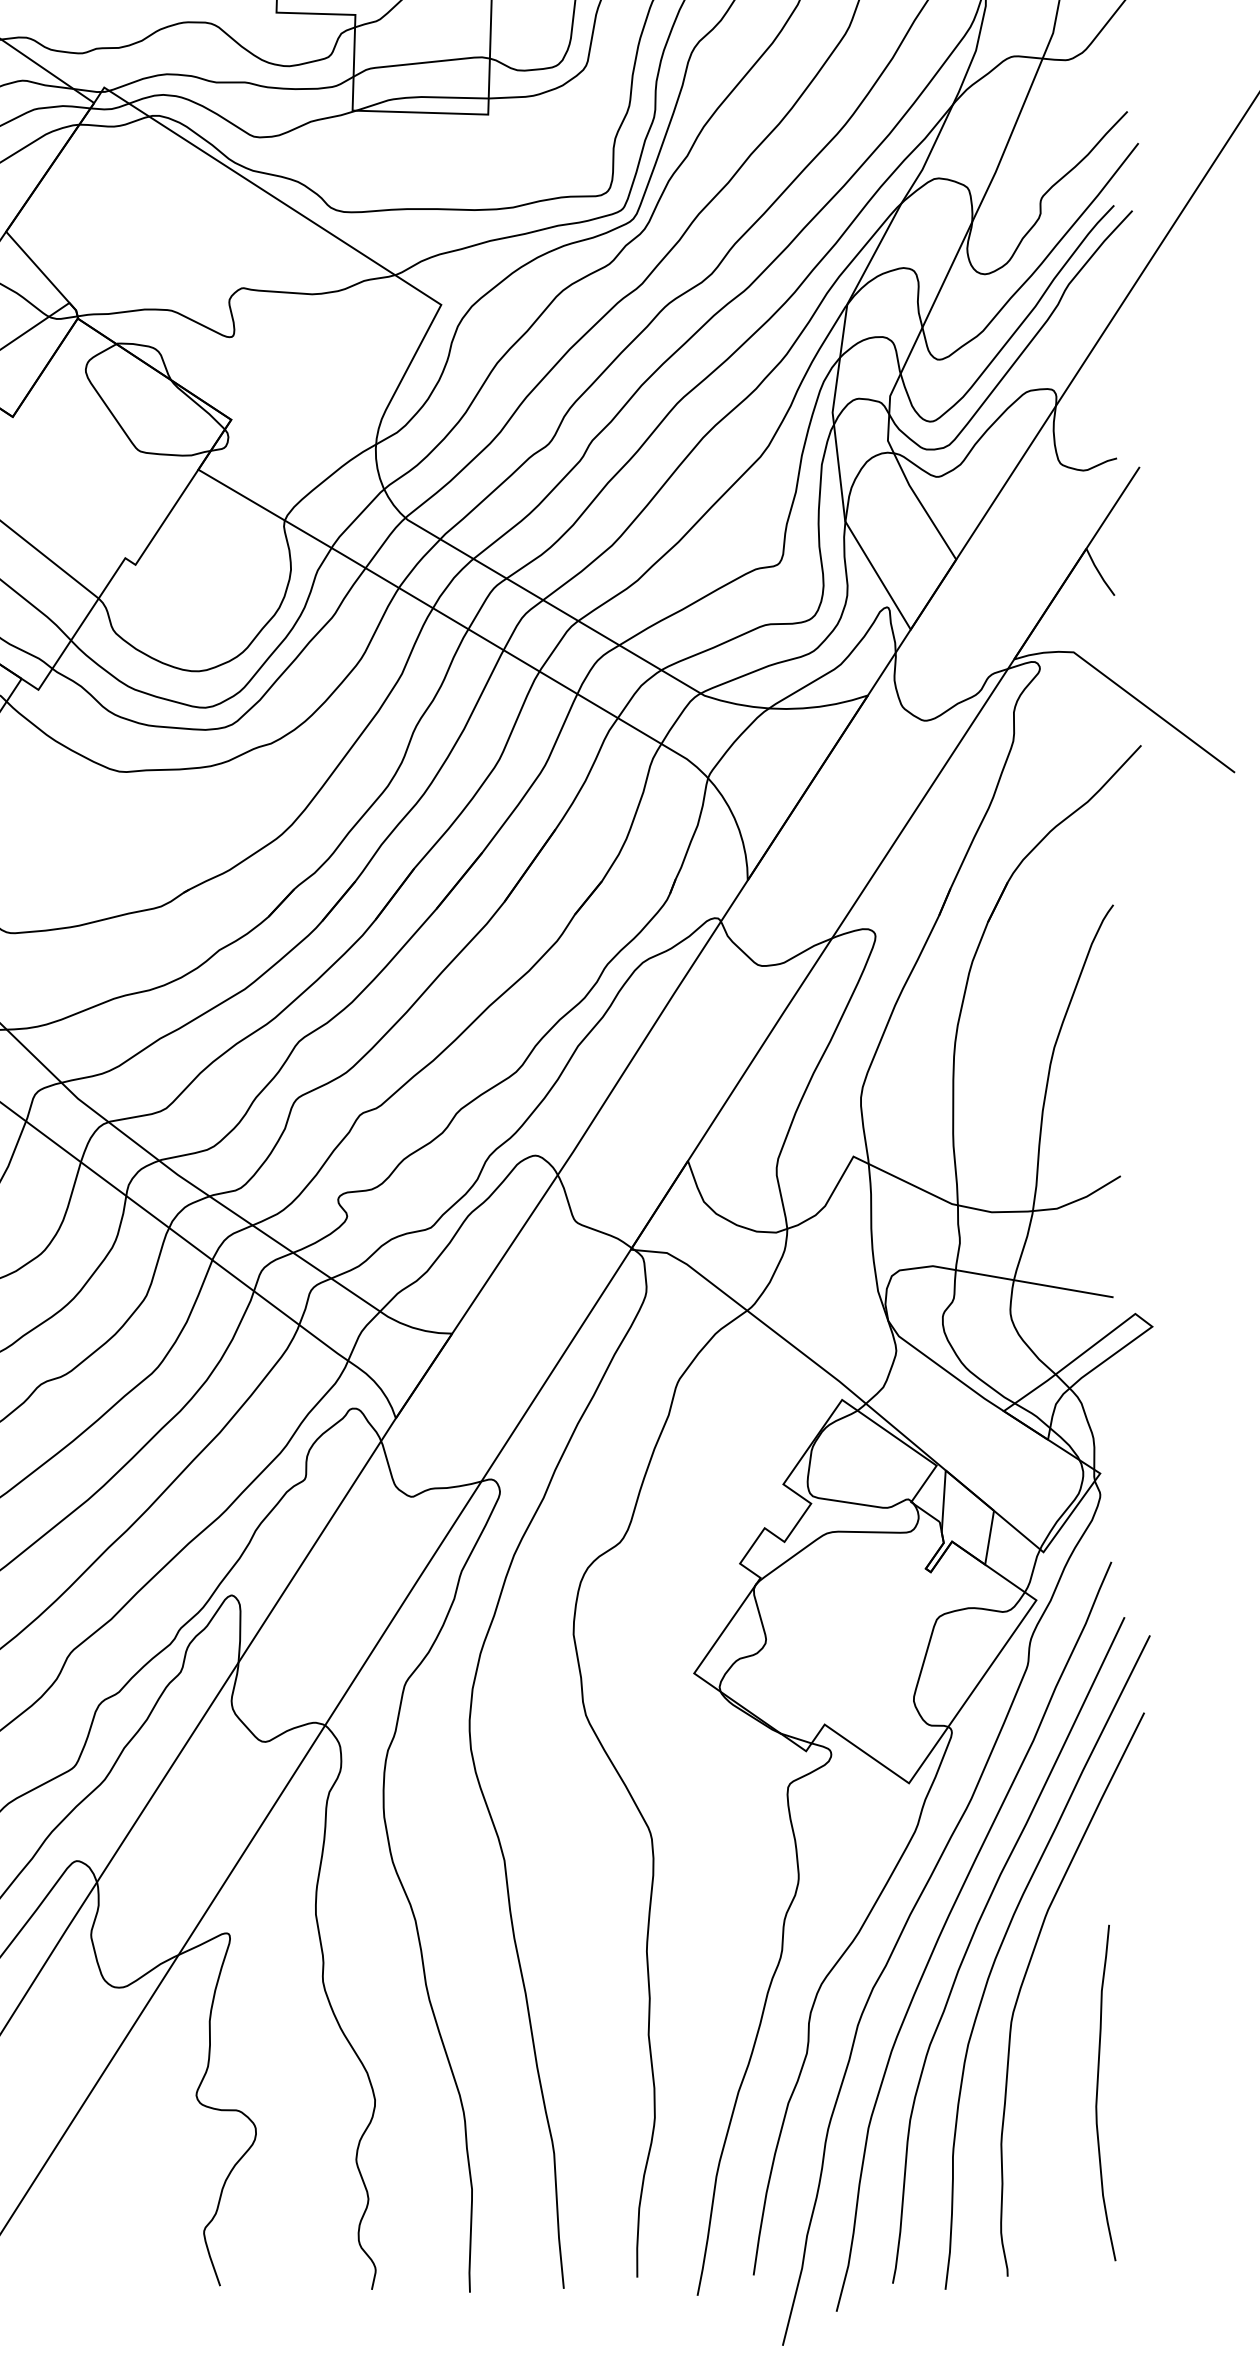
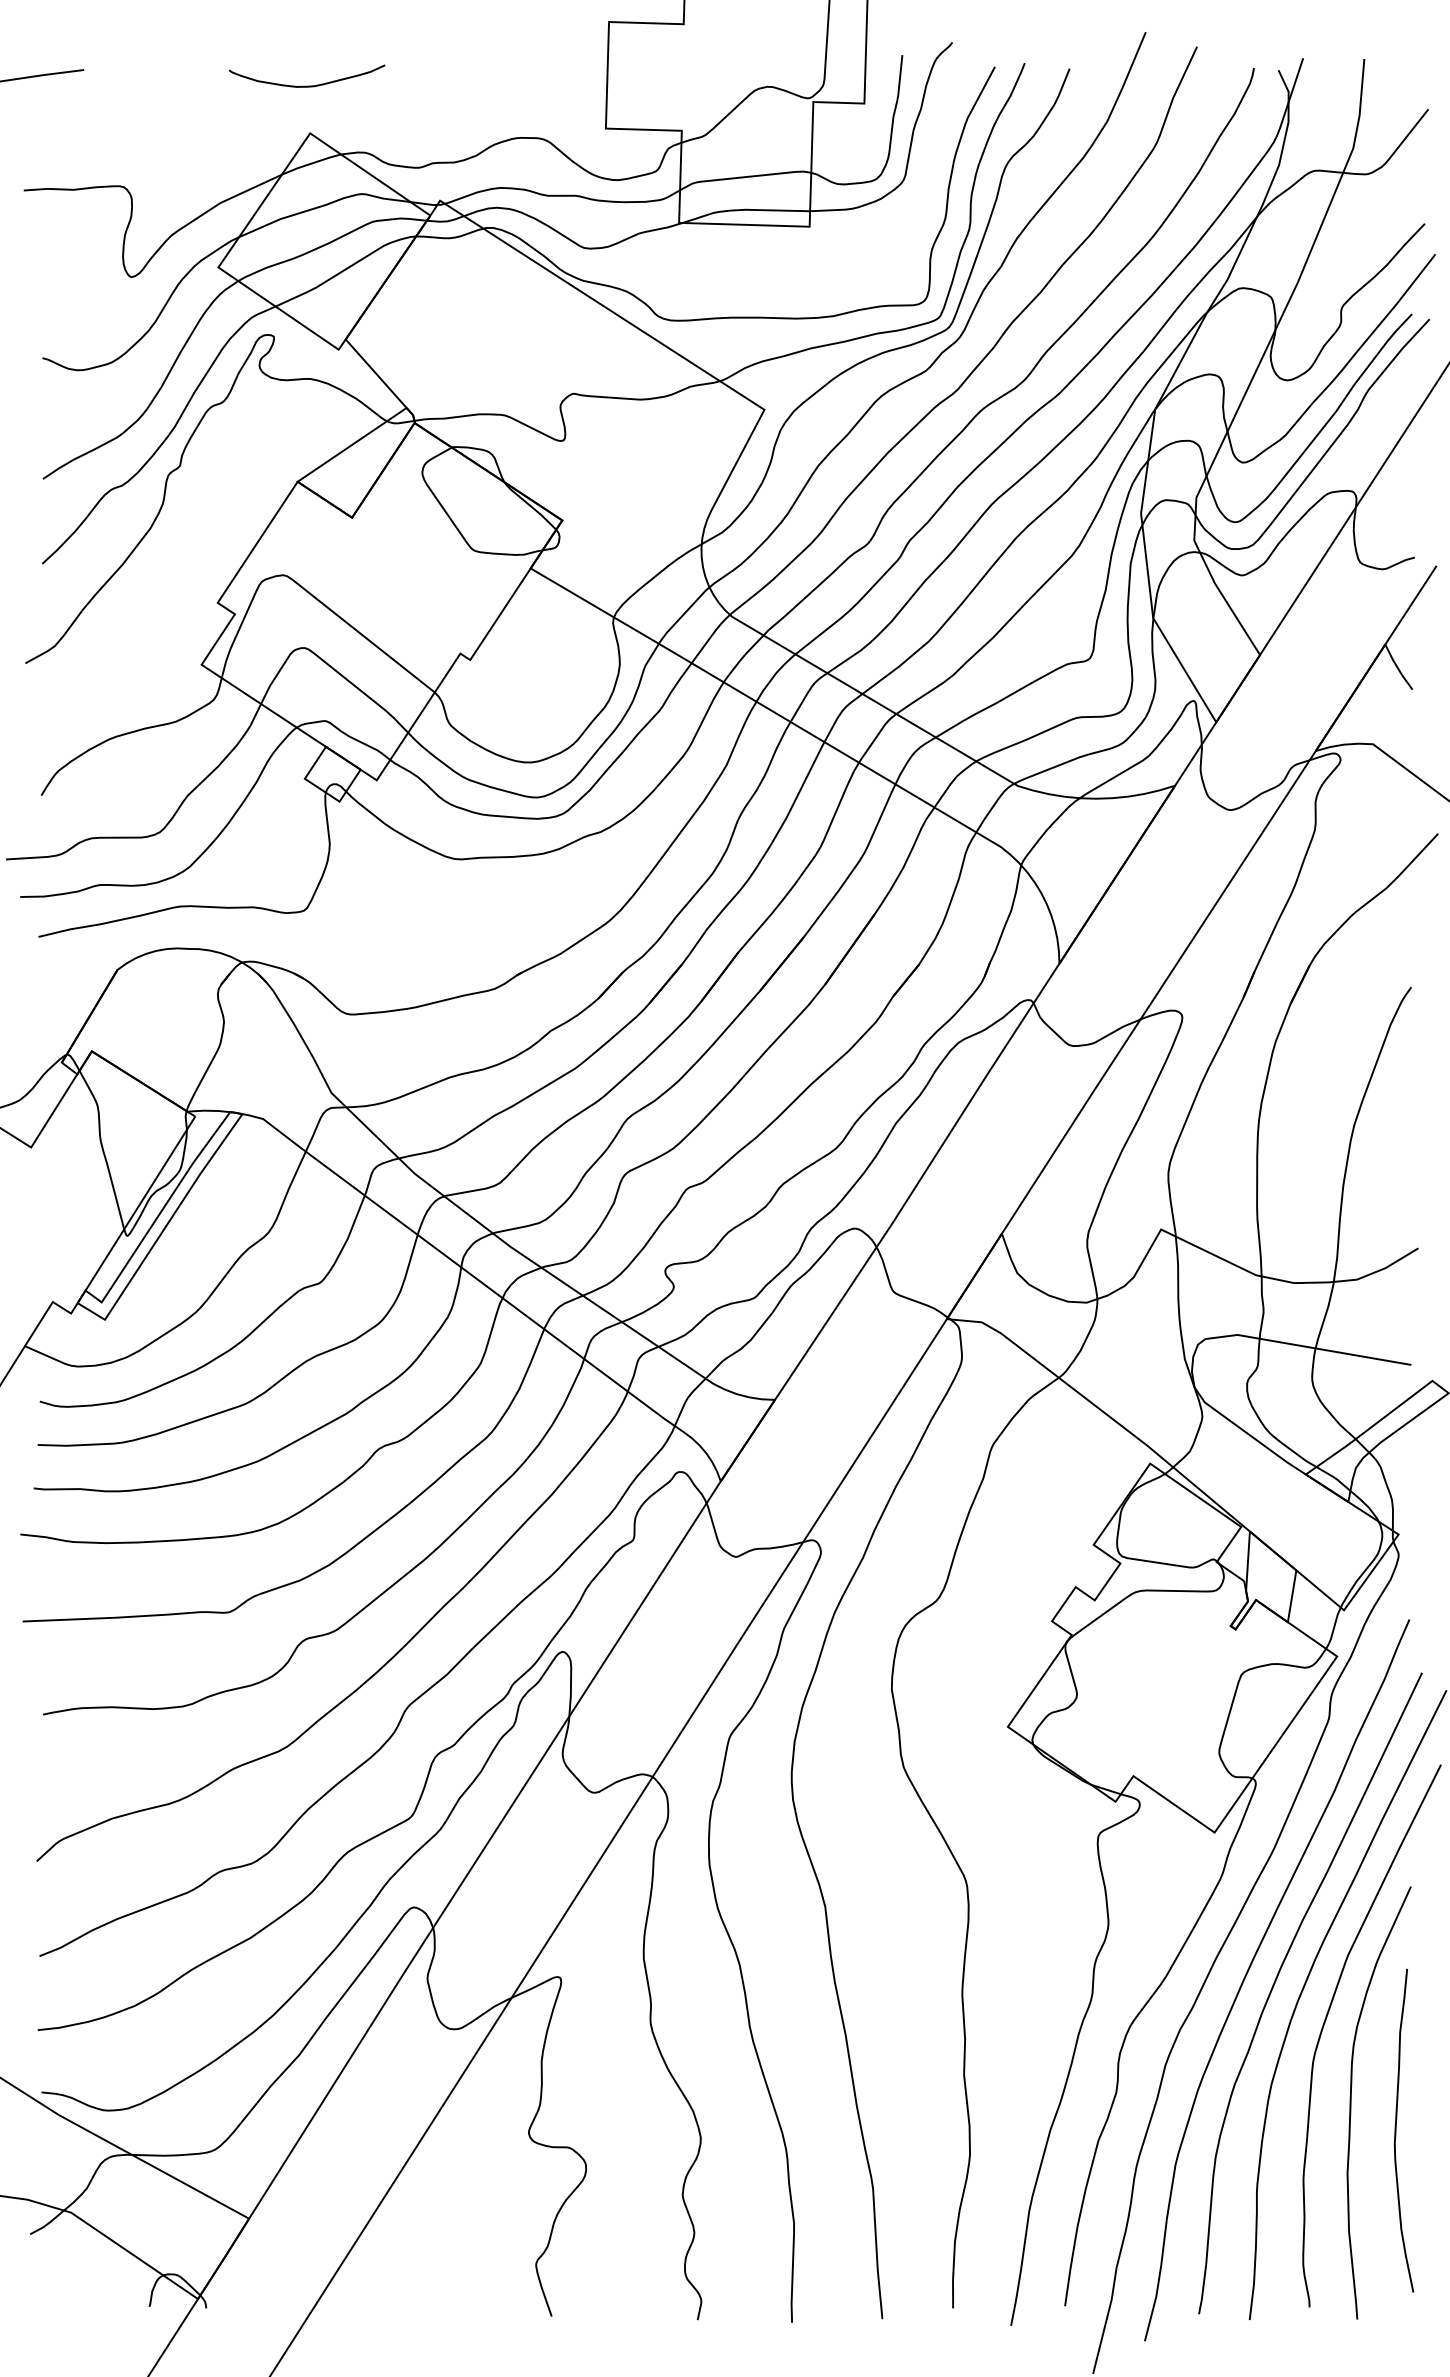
curve: (1051, 2063) -> (1351, 2102), added

